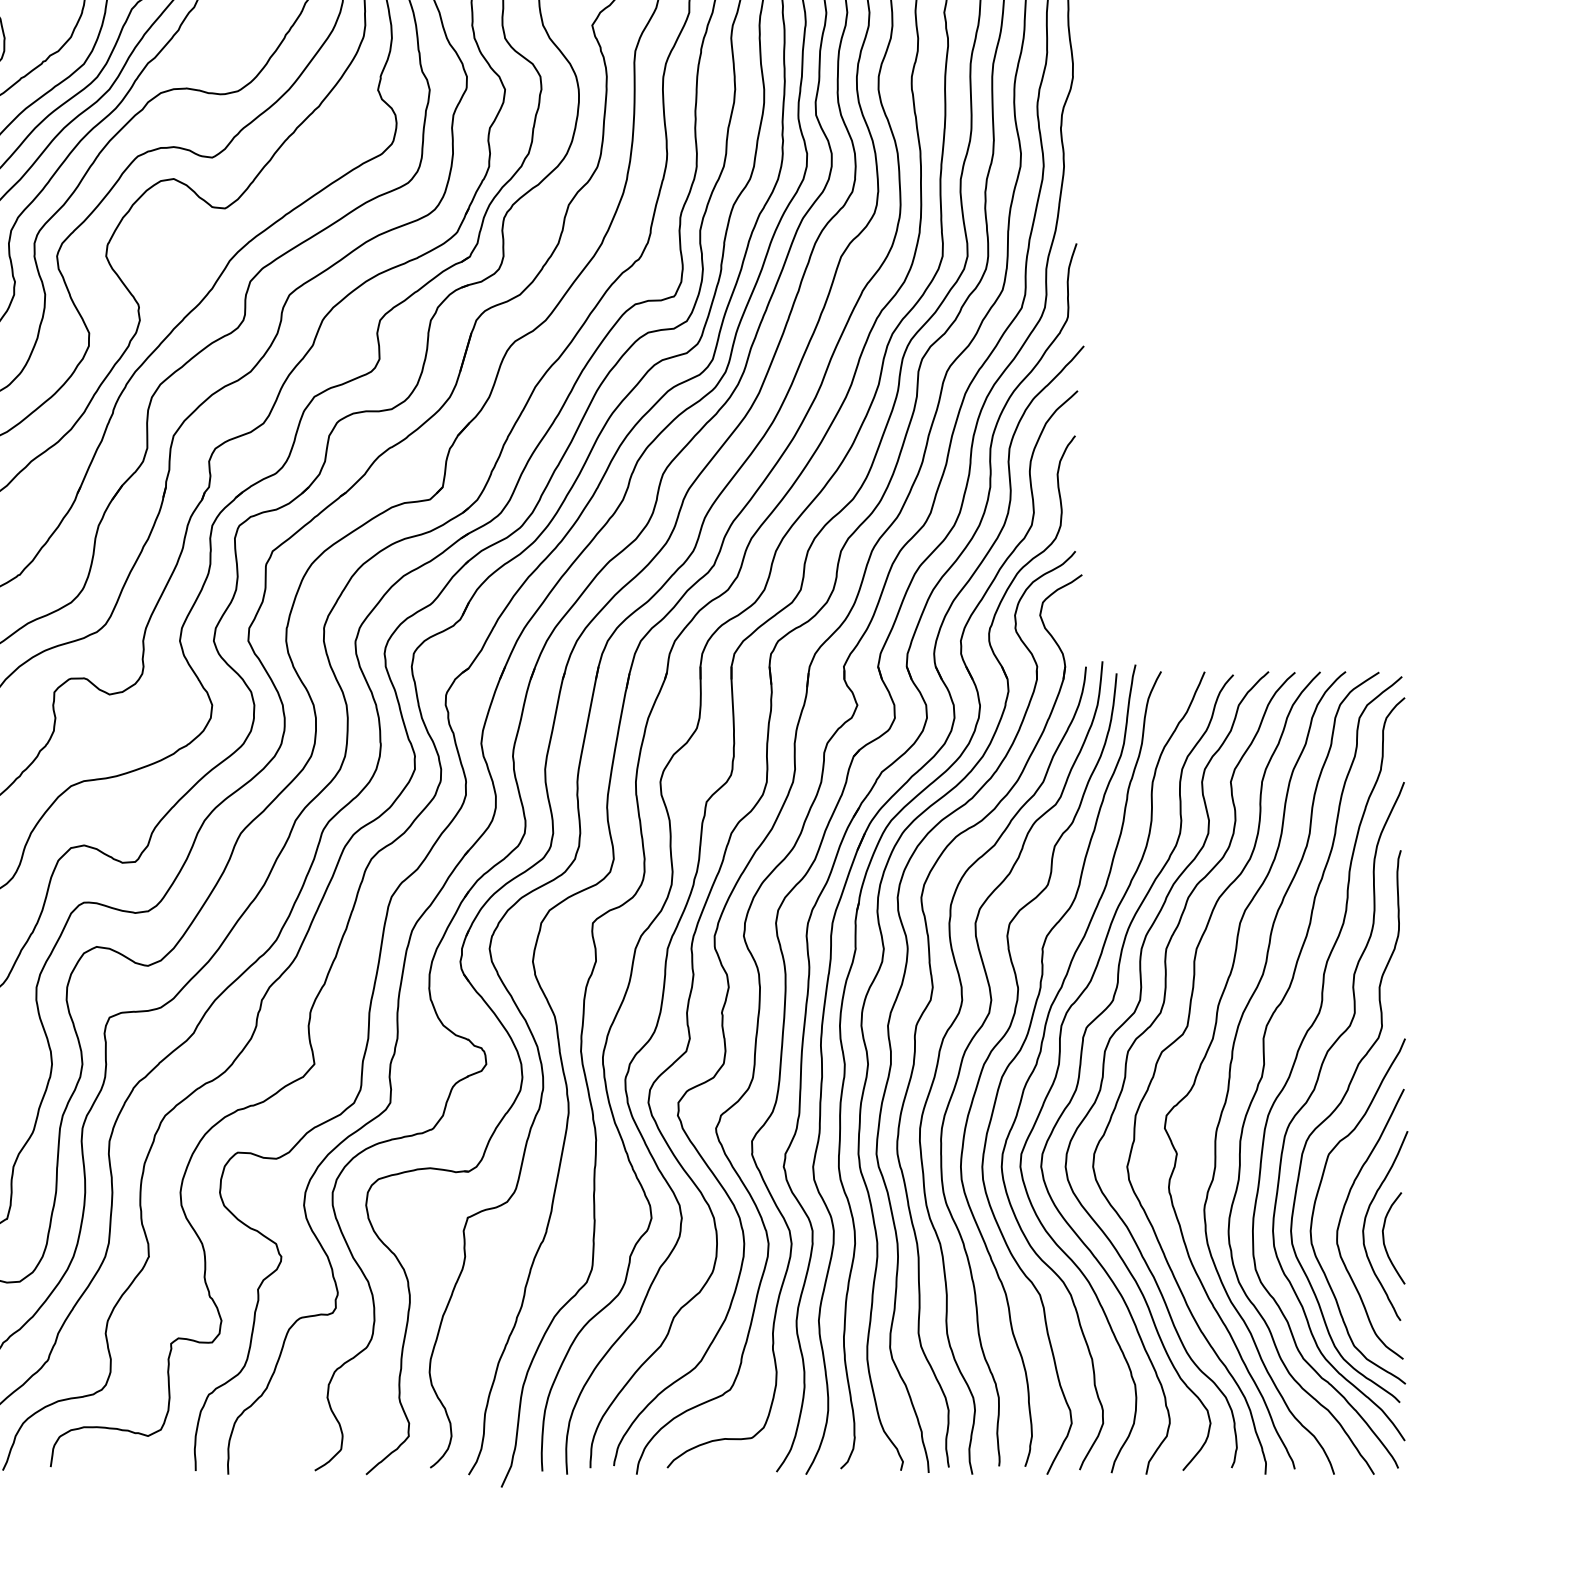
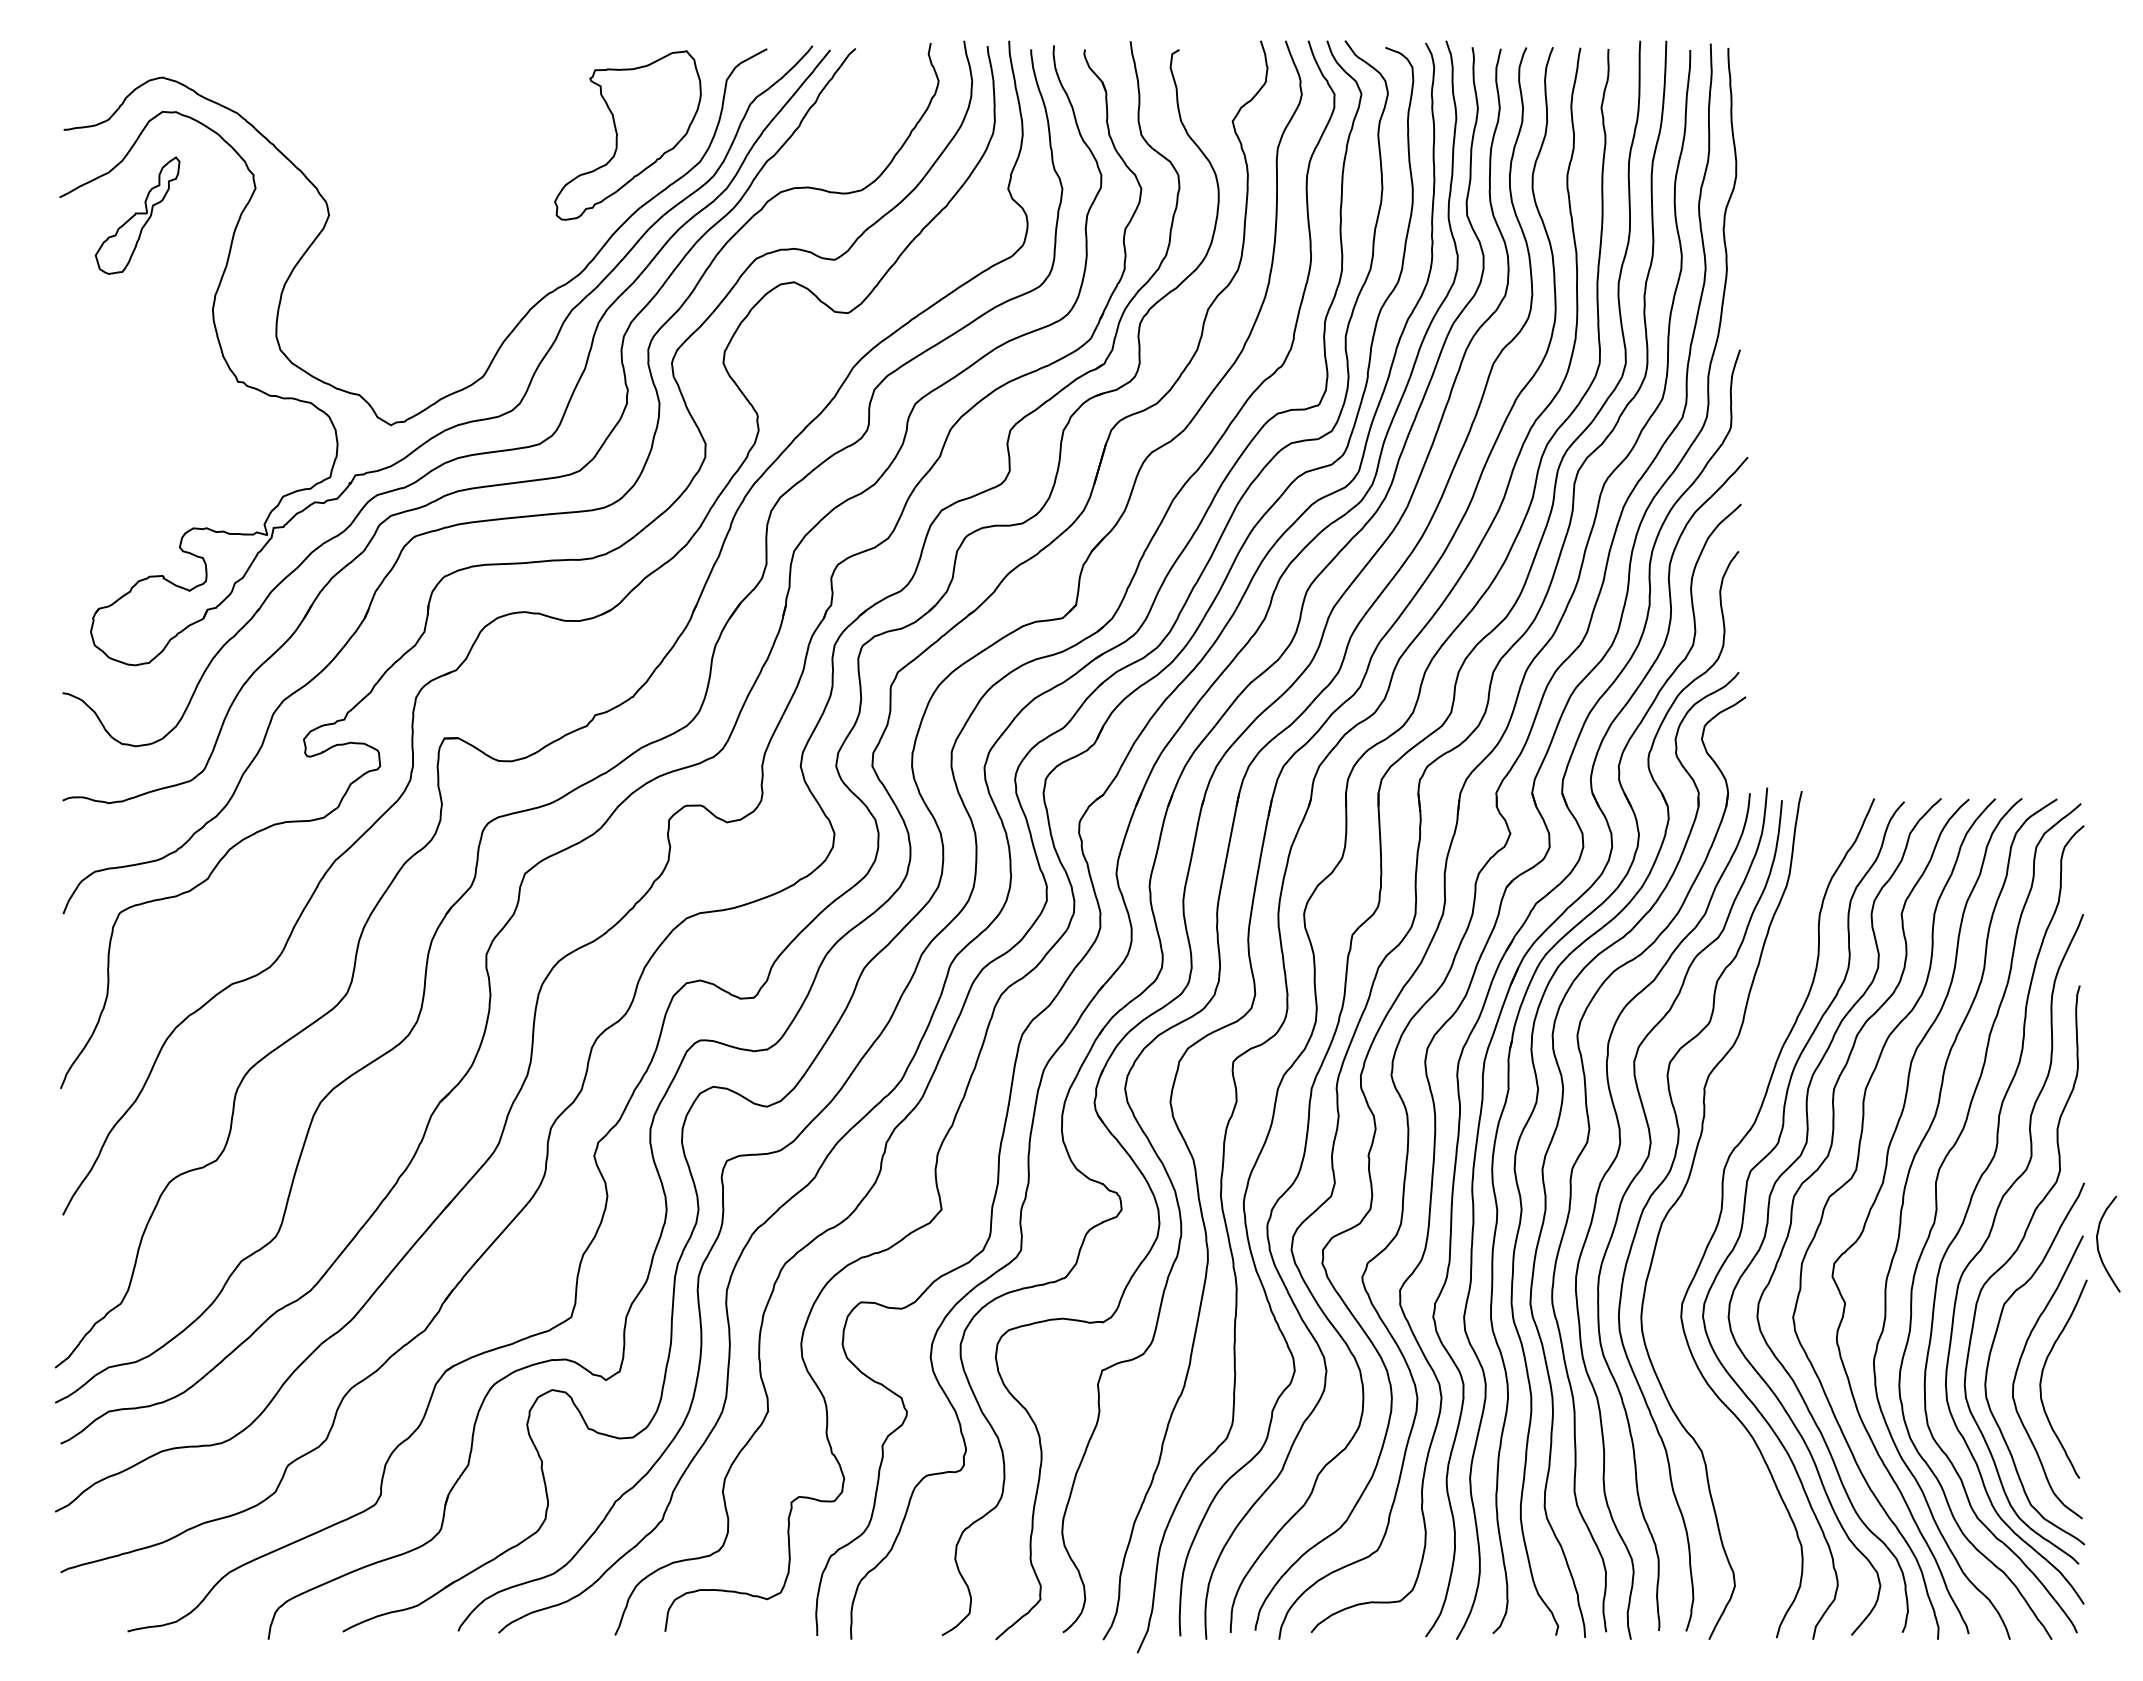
curve: (1039, 1057) -> (1701, 1202), removed
curve: (1384, 1237) -> (2098, 1243), moved

